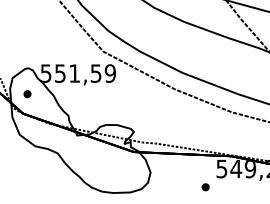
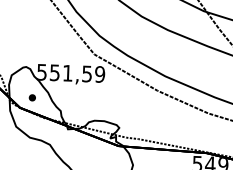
part: (27, 94) -> (32, 98), moved

